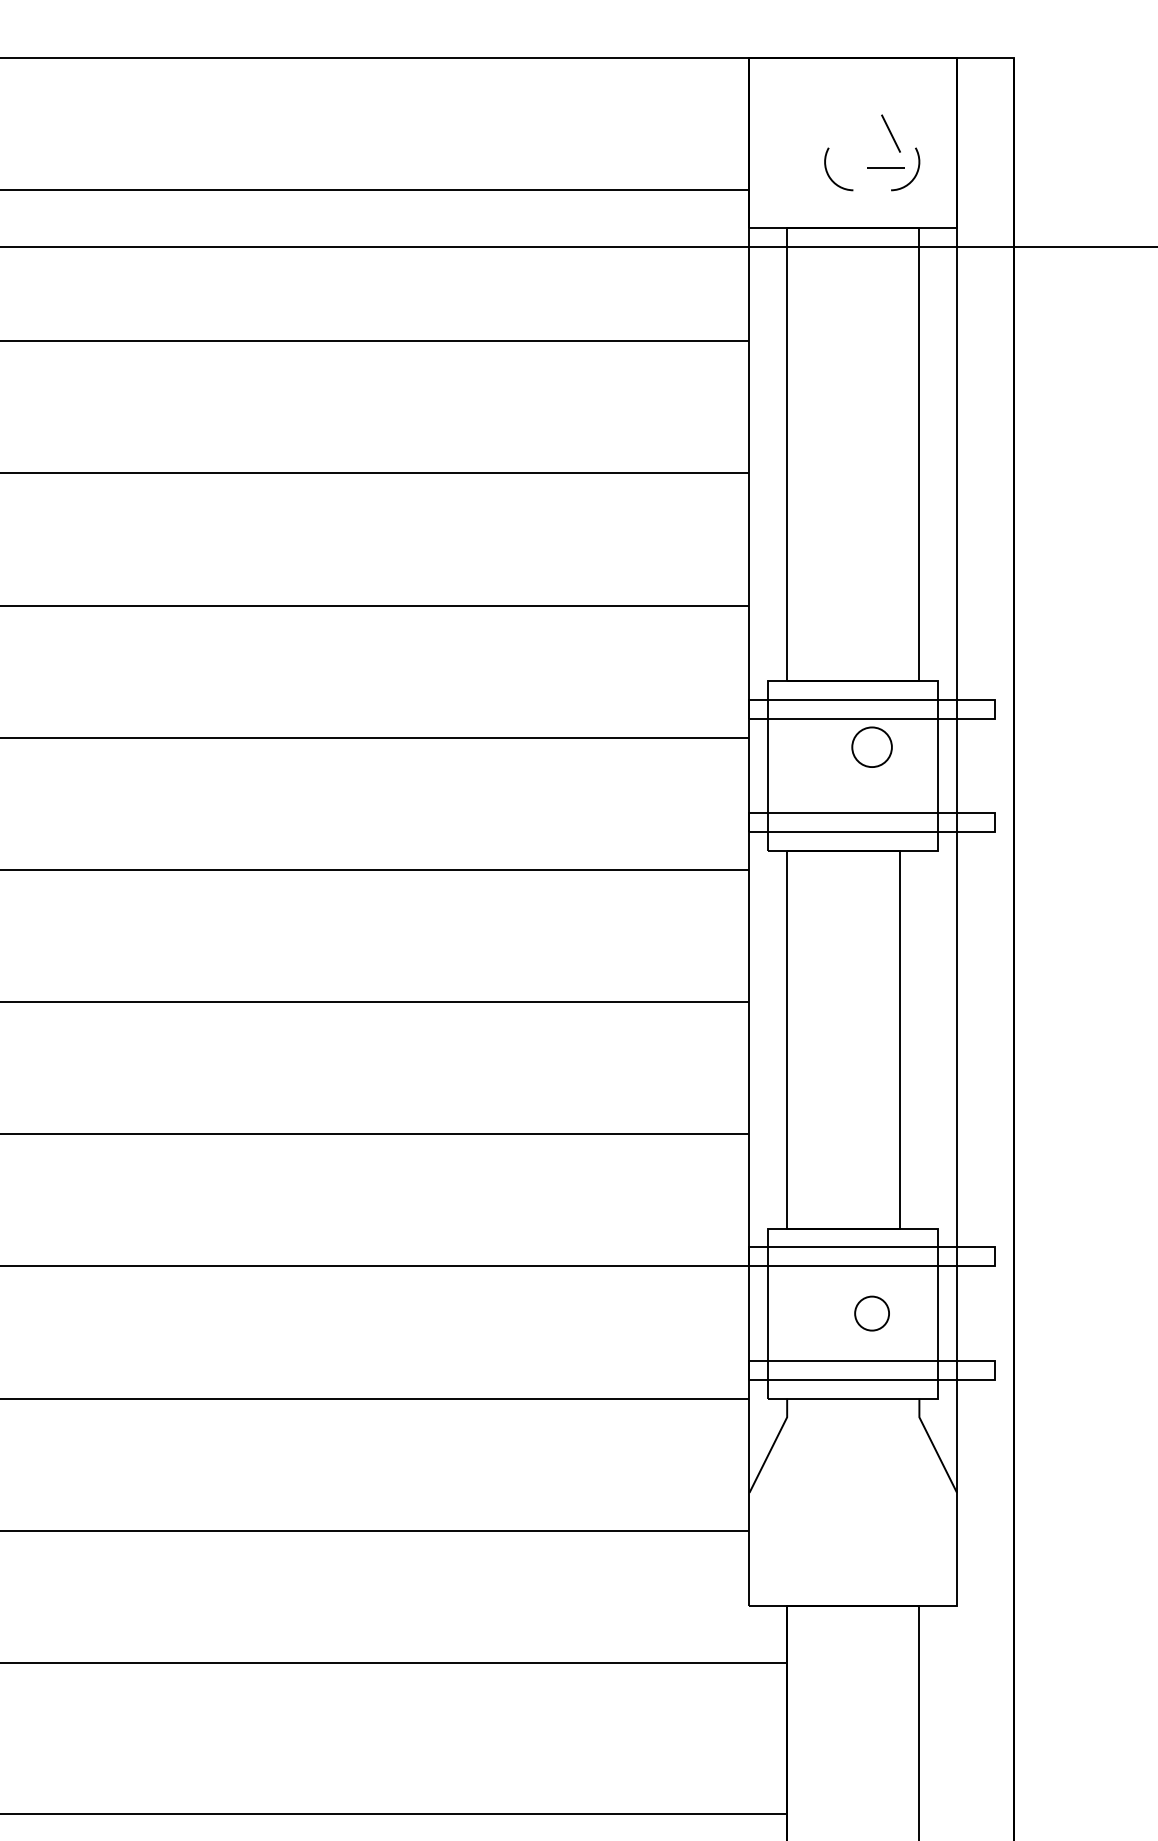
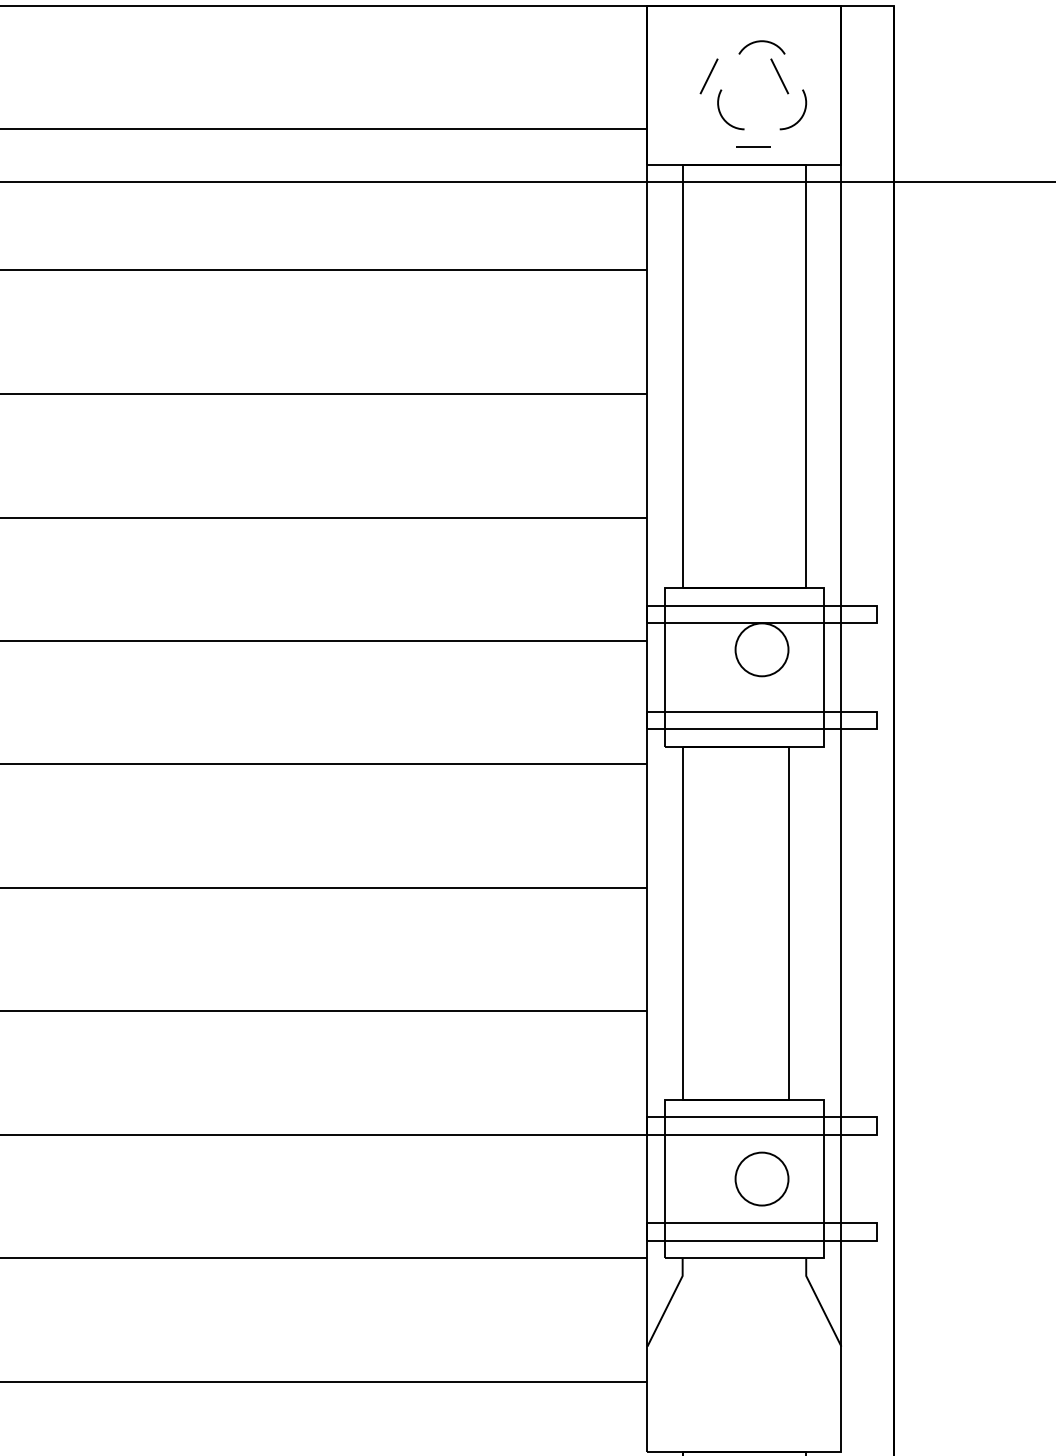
arc: (875, 97) -> (765, 42), added
line: (815, 133) -> (709, 76), added
line: (885, 167) -> (753, 146), moved
circle: (871, 746) -> (761, 649), size x1.43
circle: (871, 1313) -> (761, 1178), size x1.67

